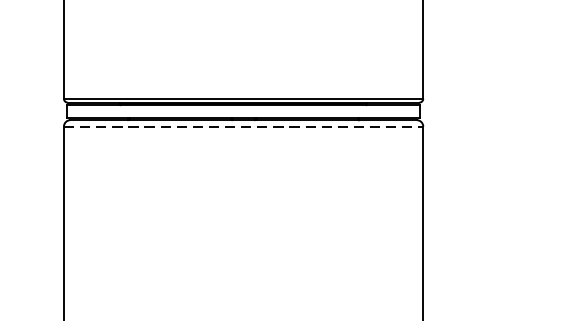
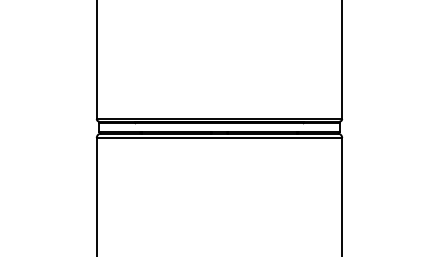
line: (243, 127) -> (219, 138), dashed -> solid

